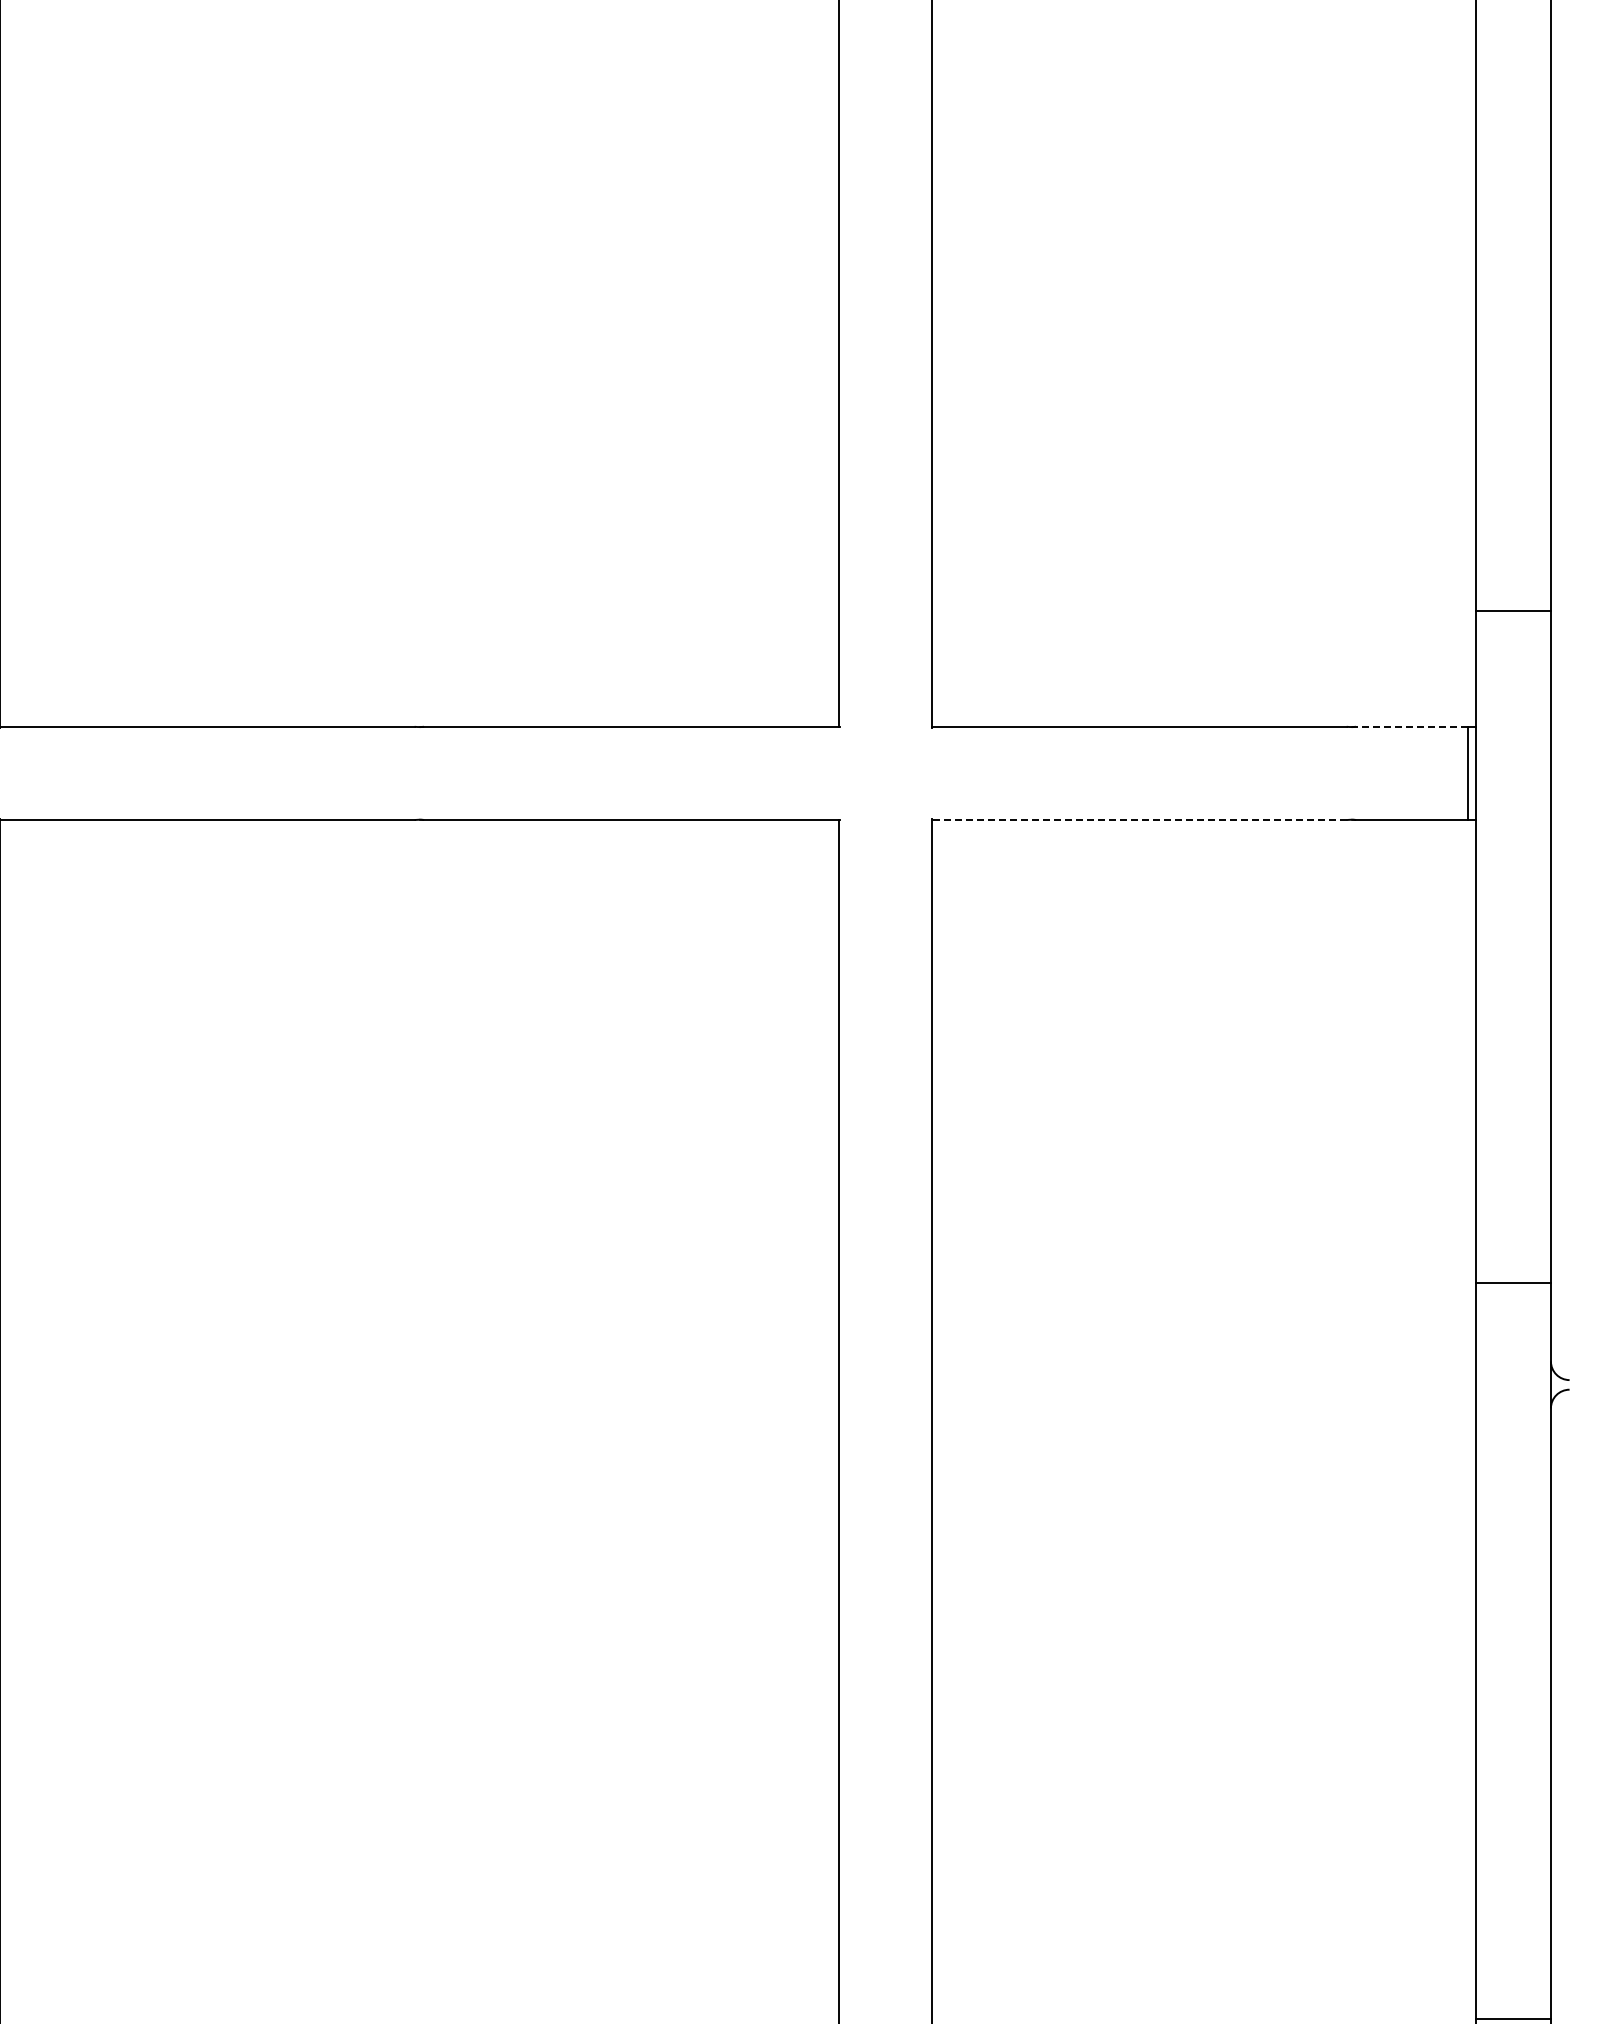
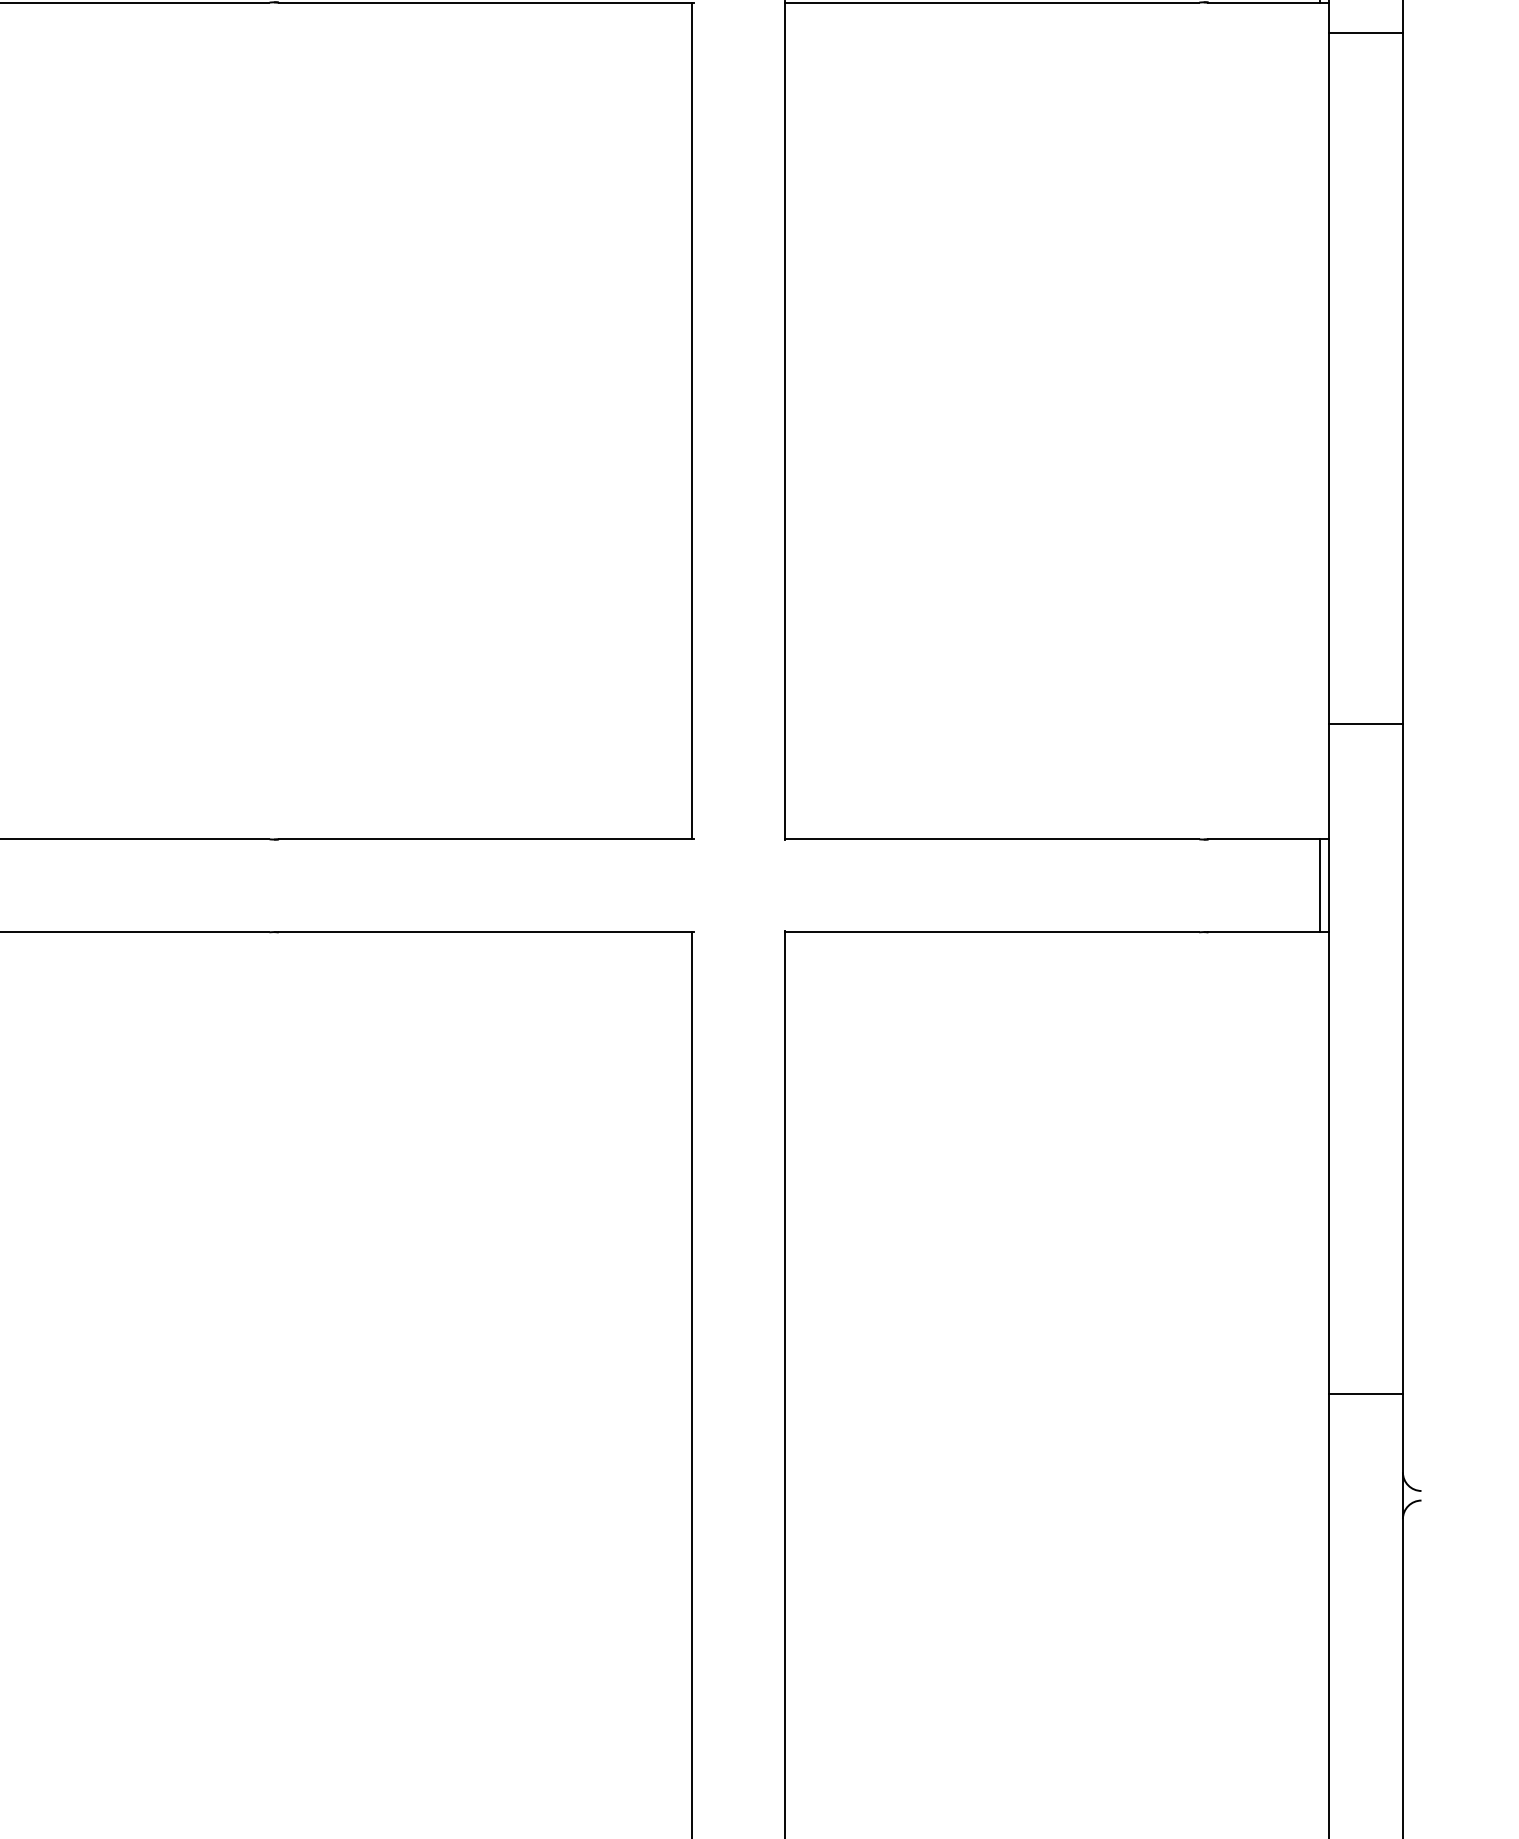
line: (1411, 726) -> (1263, 839), dashed -> solid
line: (1138, 820) -> (991, 932), dashed -> solid

